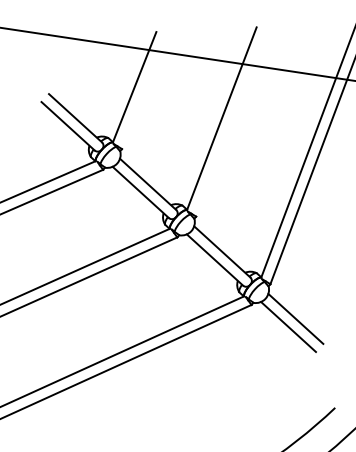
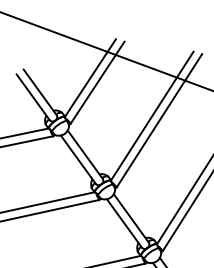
line: (144, 90) -> (97, 82), added
line: (232, 122) -> (159, 120), added

